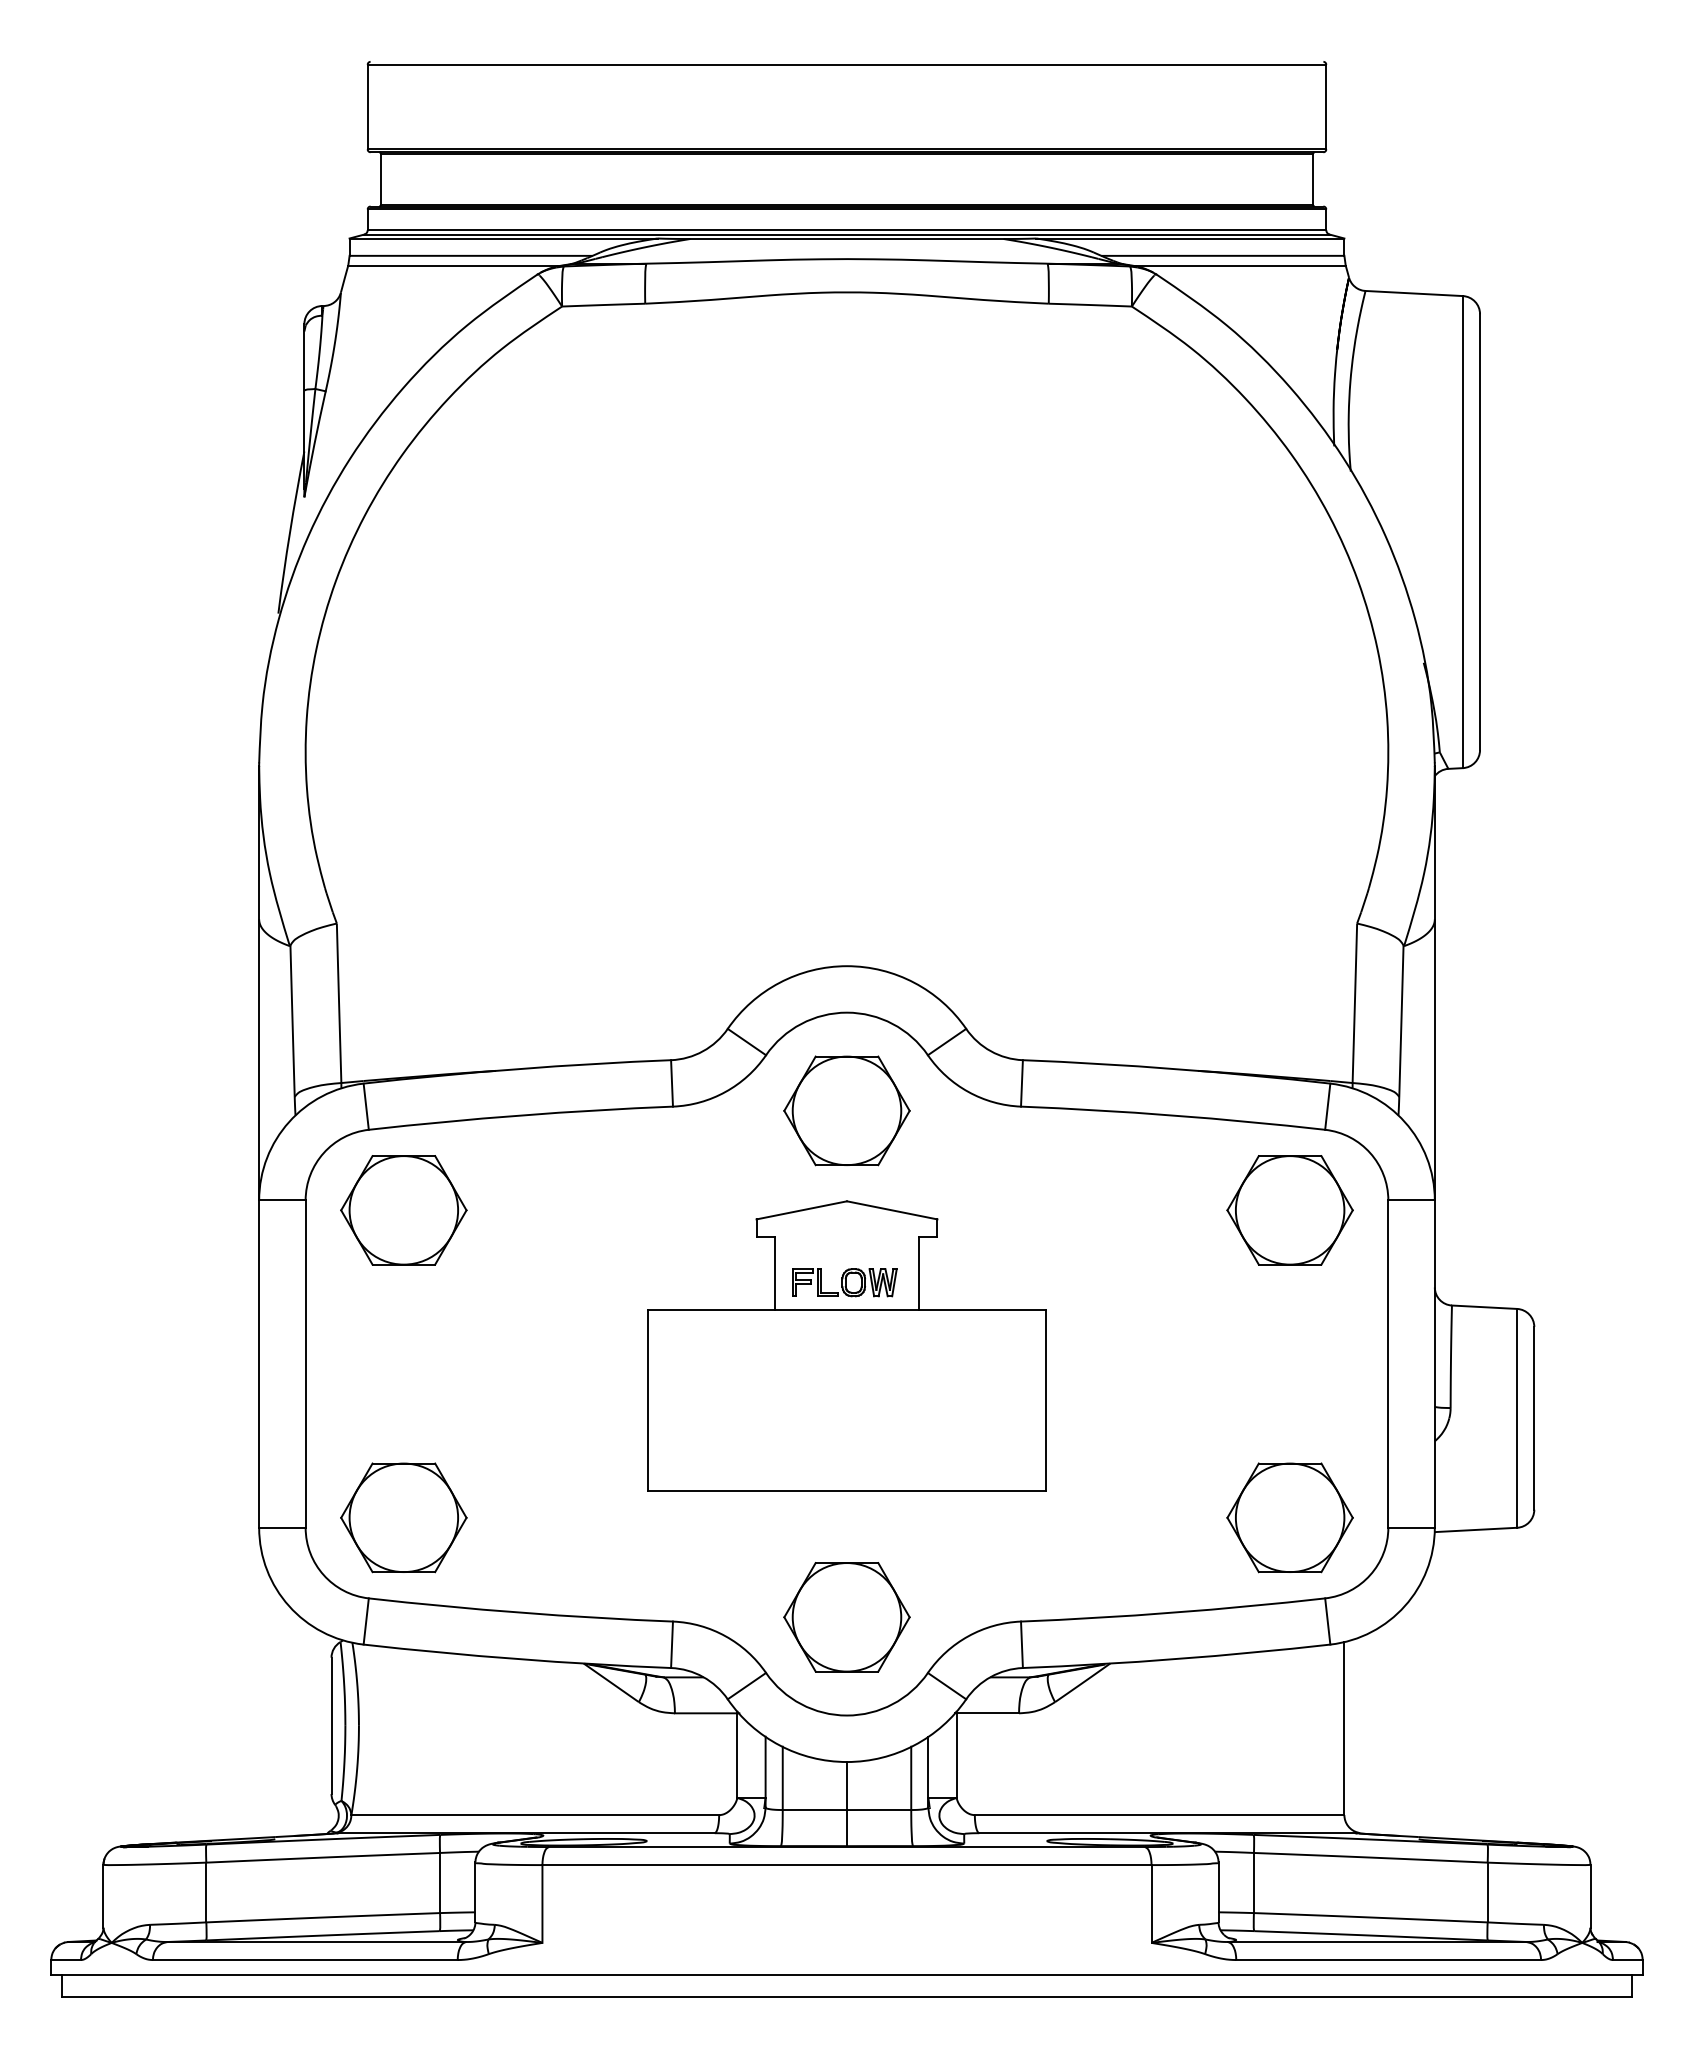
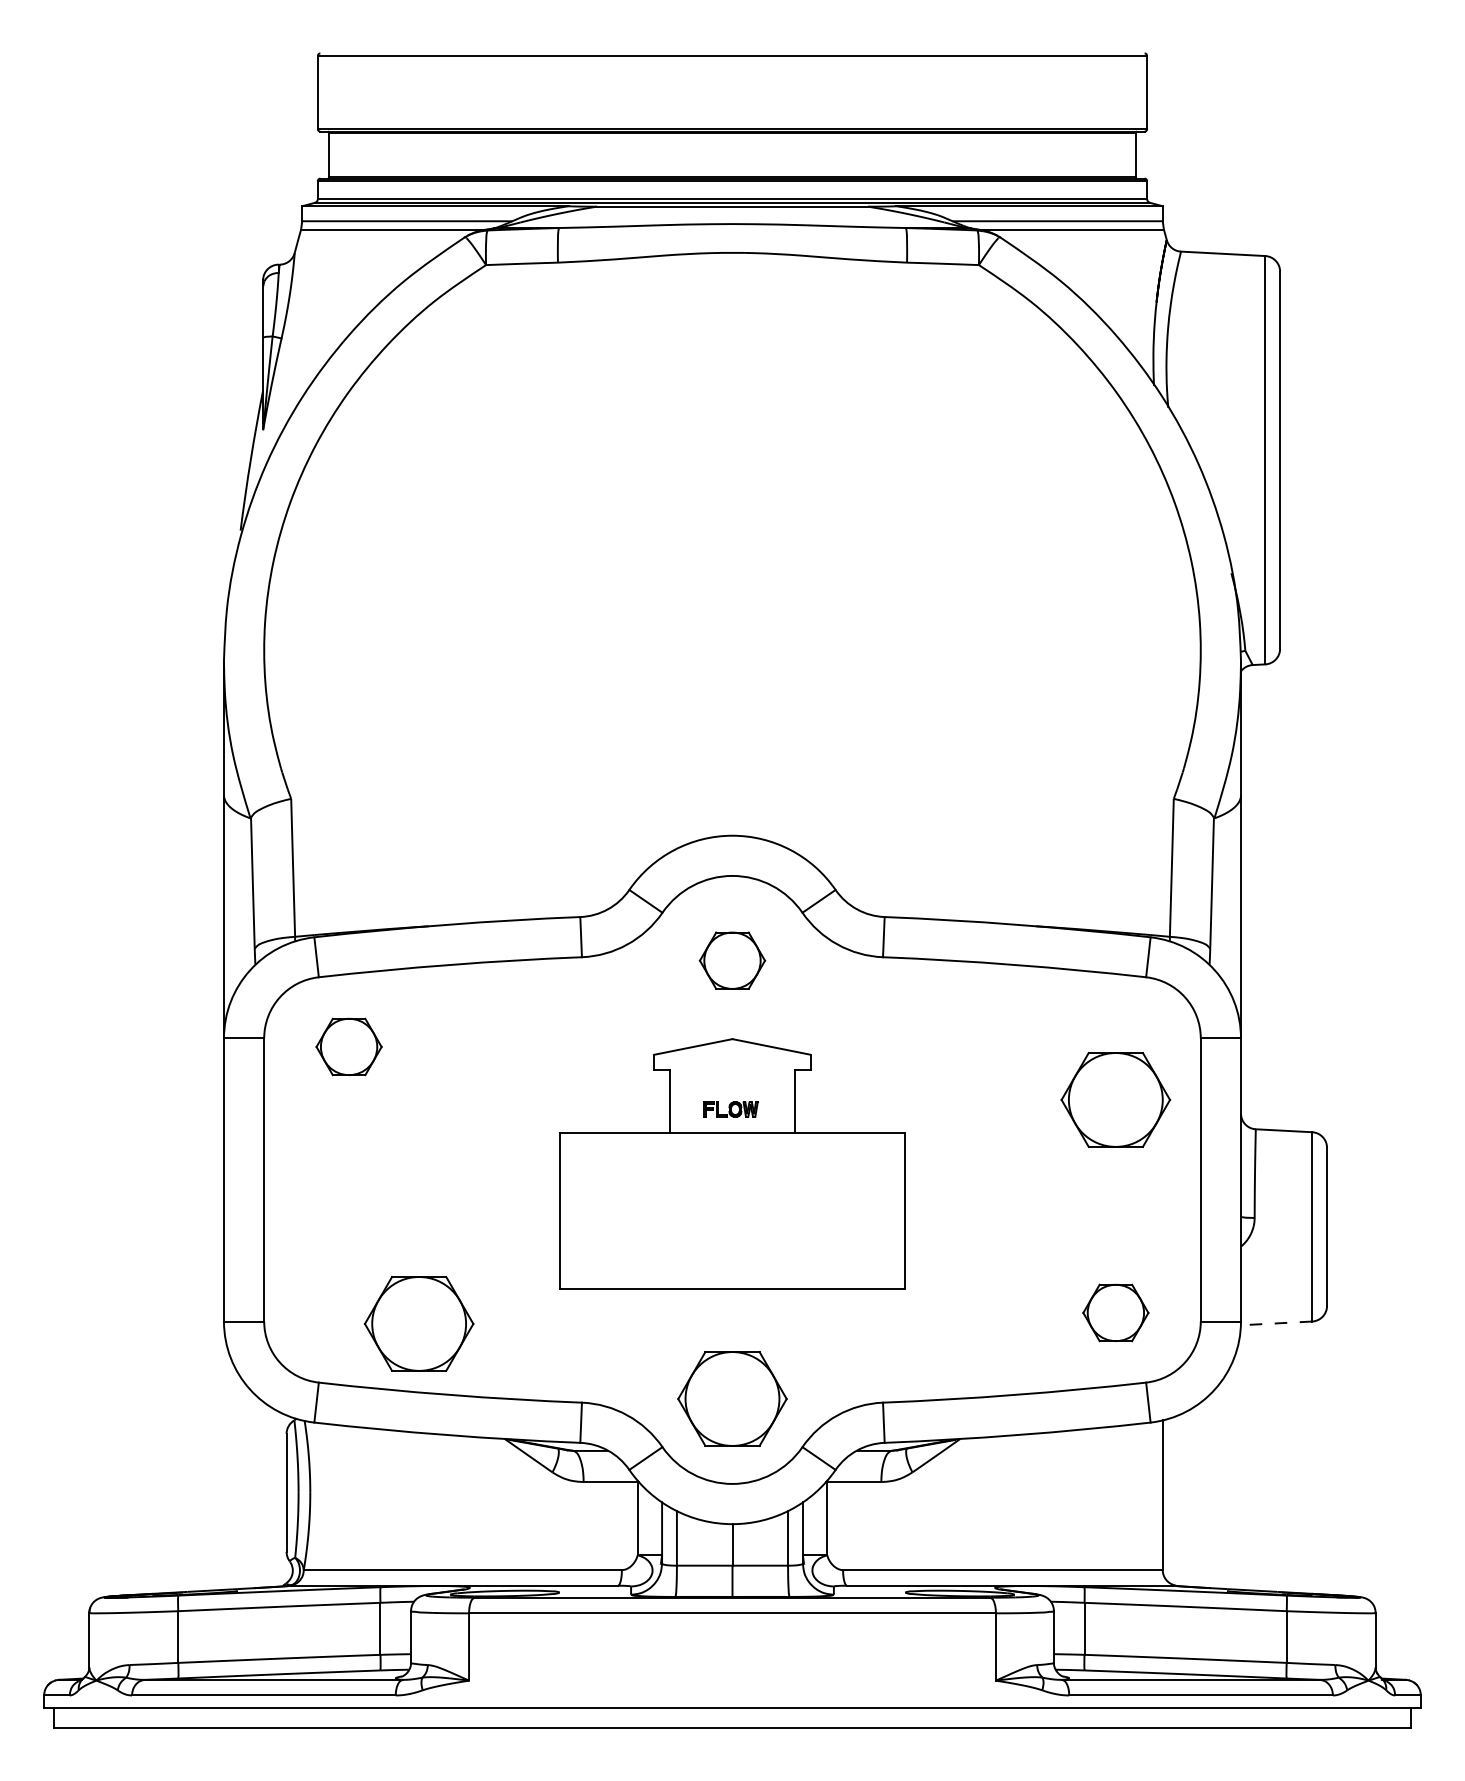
part: (847, 1110) -> (732, 960), size x0.6
part: (403, 1209) -> (348, 1046), size x0.6
part: (1289, 1209) -> (1115, 1099), moved
part: (844, 1282) -> (730, 1109), size x0.6
part: (403, 1517) -> (418, 1323), moved
part: (1289, 1517) -> (1115, 1312), size x0.6
line: (1475, 1530) -> (1276, 1323), solid -> dashed

